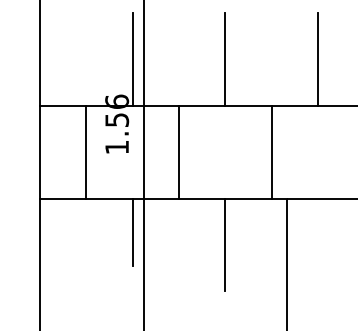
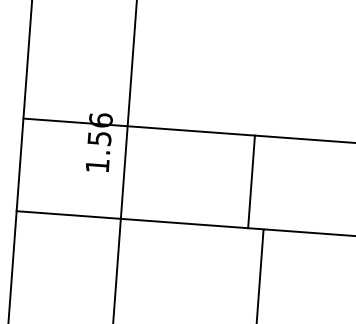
line: (132, 58) -> (119, 78), removed
line: (225, 58) -> (212, 85), removed
line: (318, 58) -> (304, 91), removed
line: (86, 151) -> (66, 167), removed
line: (178, 151) -> (158, 174), removed
line: (132, 232) -> (106, 251), removed
line: (225, 244) -> (198, 270), removed

